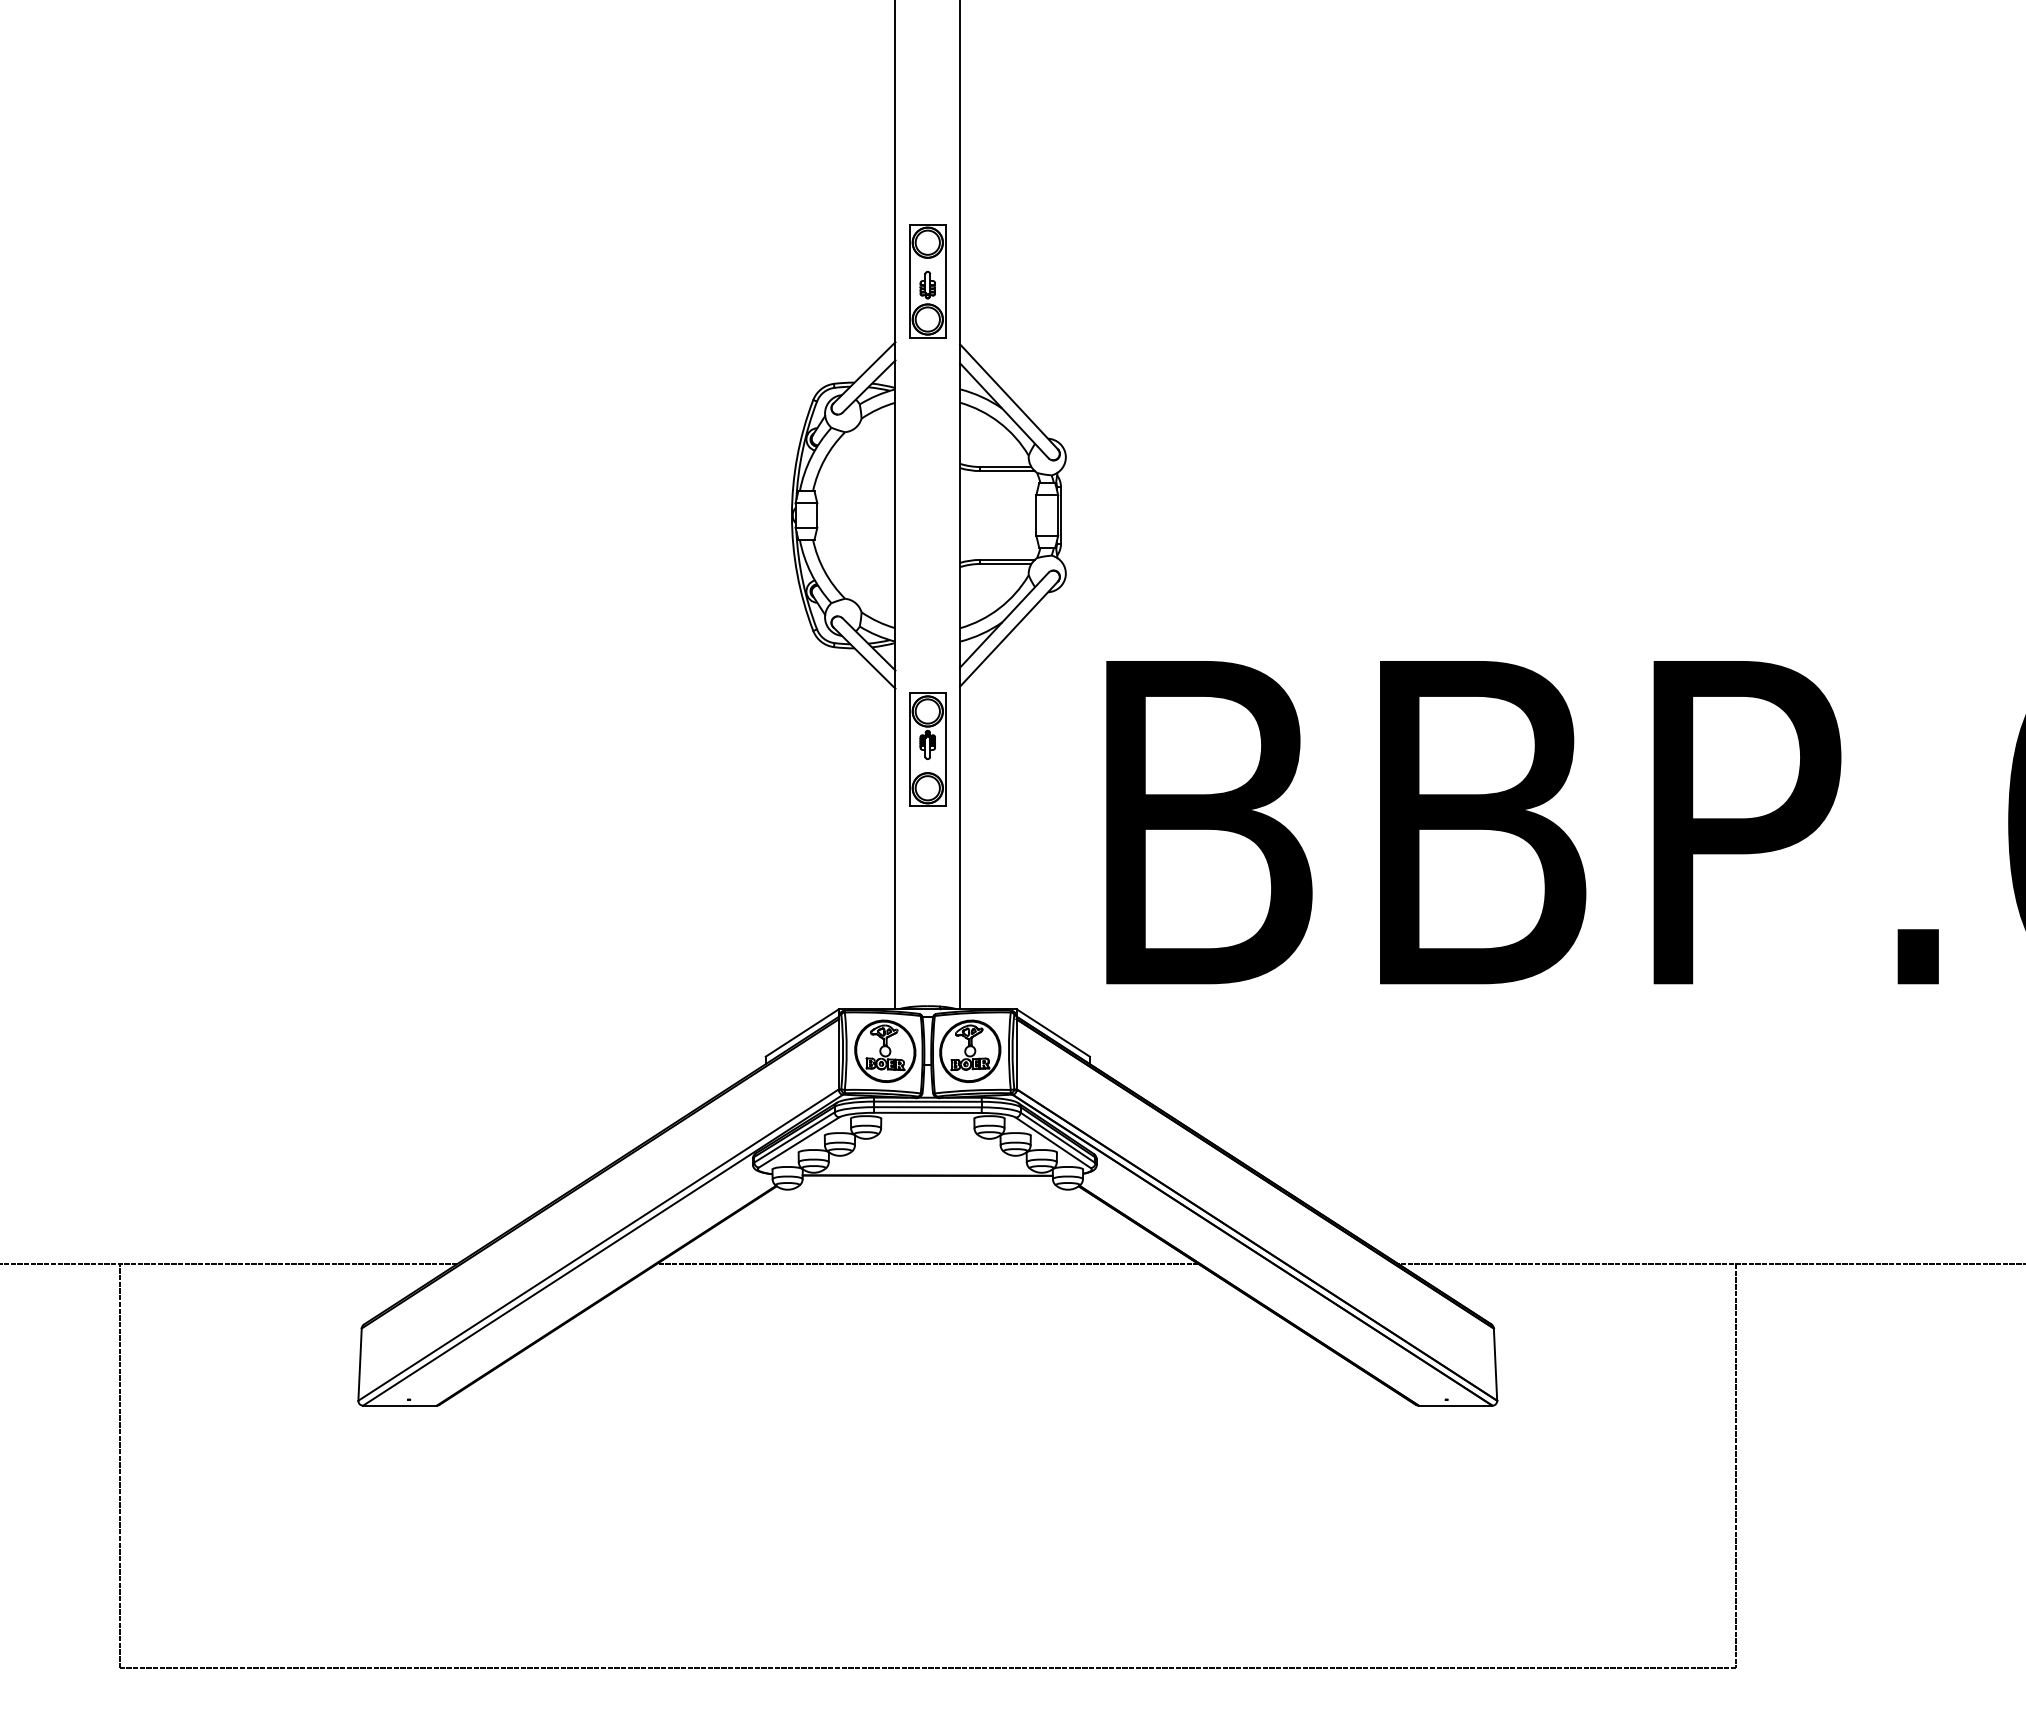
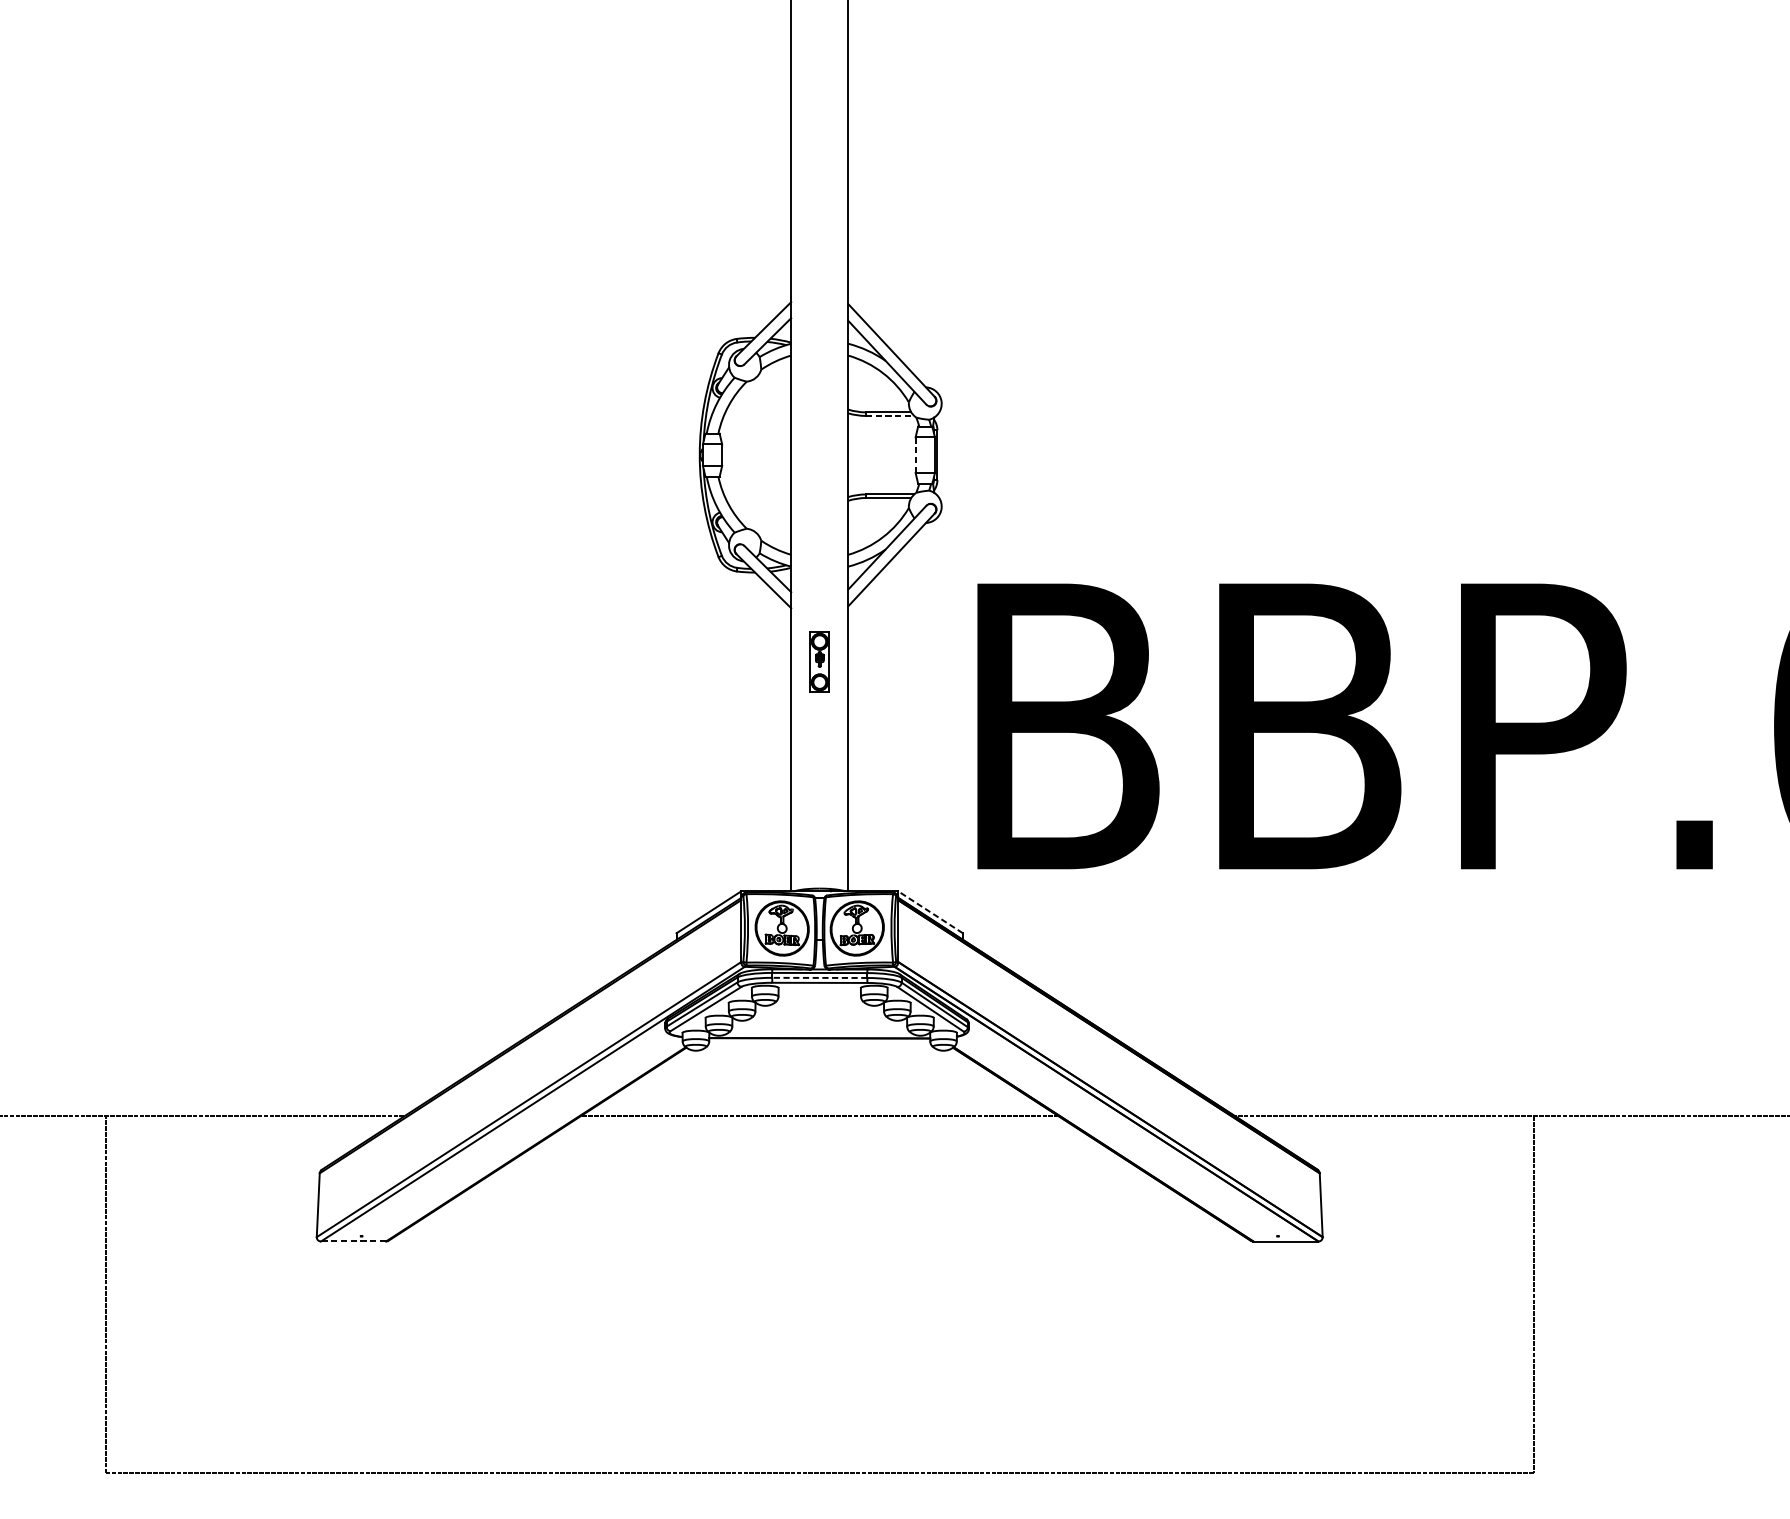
part: (927, 281) -> (819, 248), removed
line: (1007, 471) -> (890, 416), solid -> dashed
line: (1036, 515) -> (915, 455), solid -> dashed
part: (927, 749) -> (819, 661), size x0.6
line: (1053, 1033) -> (930, 912), solid -> dashed
line: (927, 1107) -> (819, 978), solid -> dashed
line: (400, 1405) -> (353, 1241), solid -> dashed

